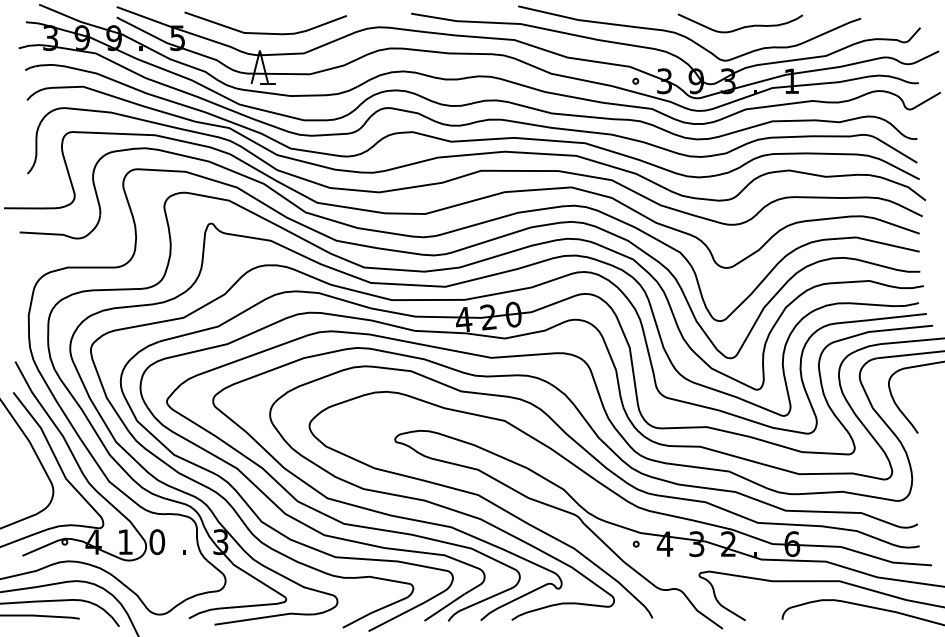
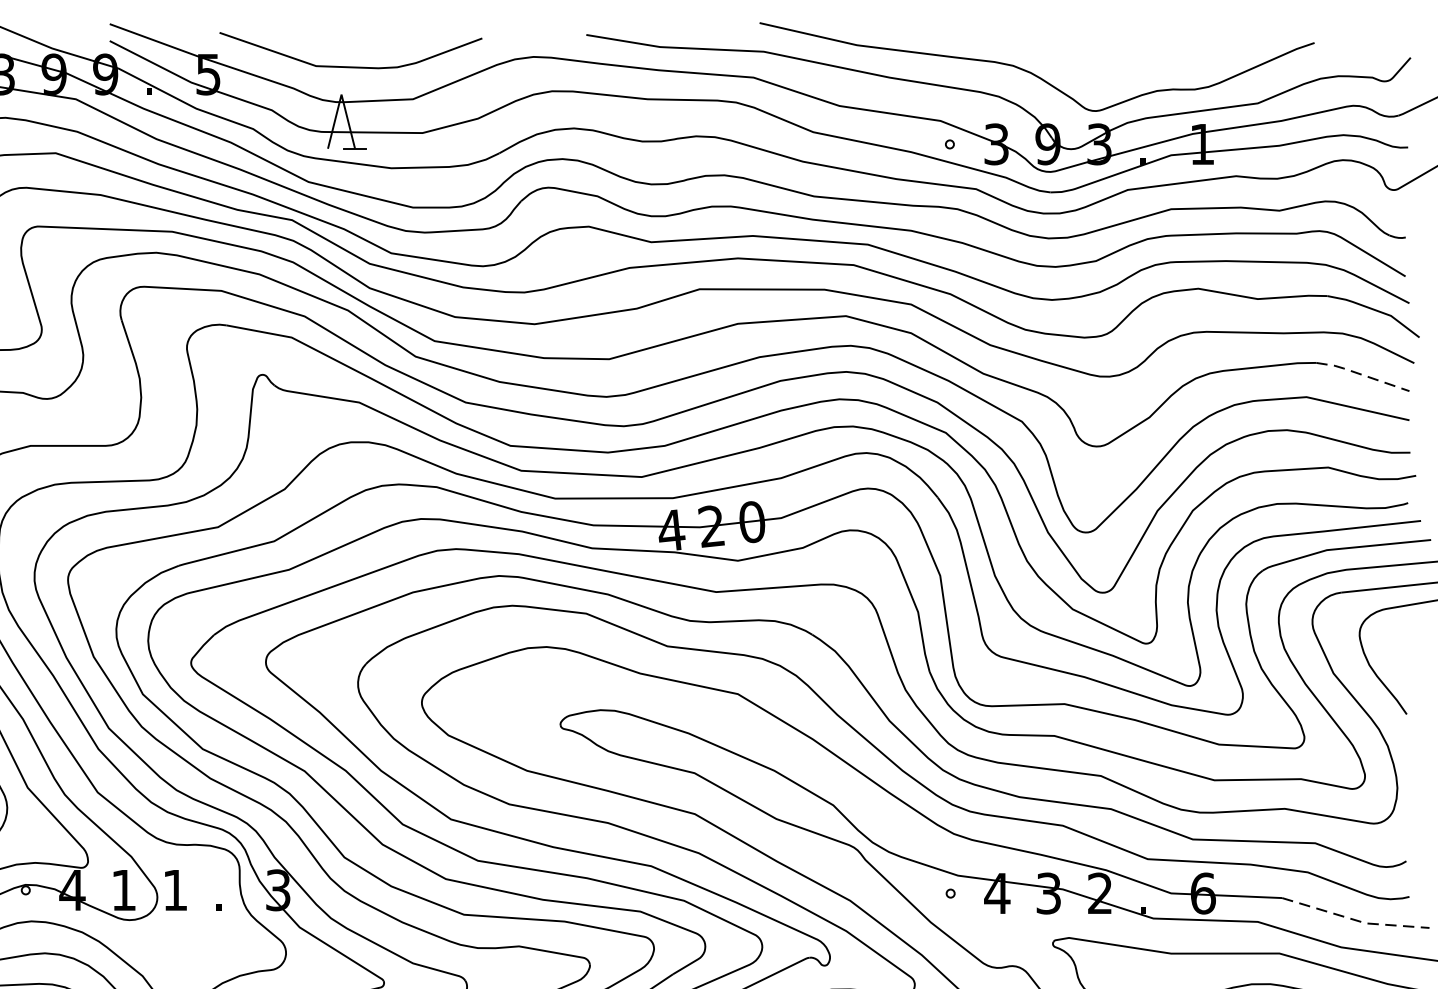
curve: (740, 27) -> (1119, 57), removed
line: (890, 223) -> (1362, 374), solid -> dashed
text: (157, 542) -> (175, 890), 0 -> 1
line: (886, 560) -> (1355, 920), solid -> dashed

